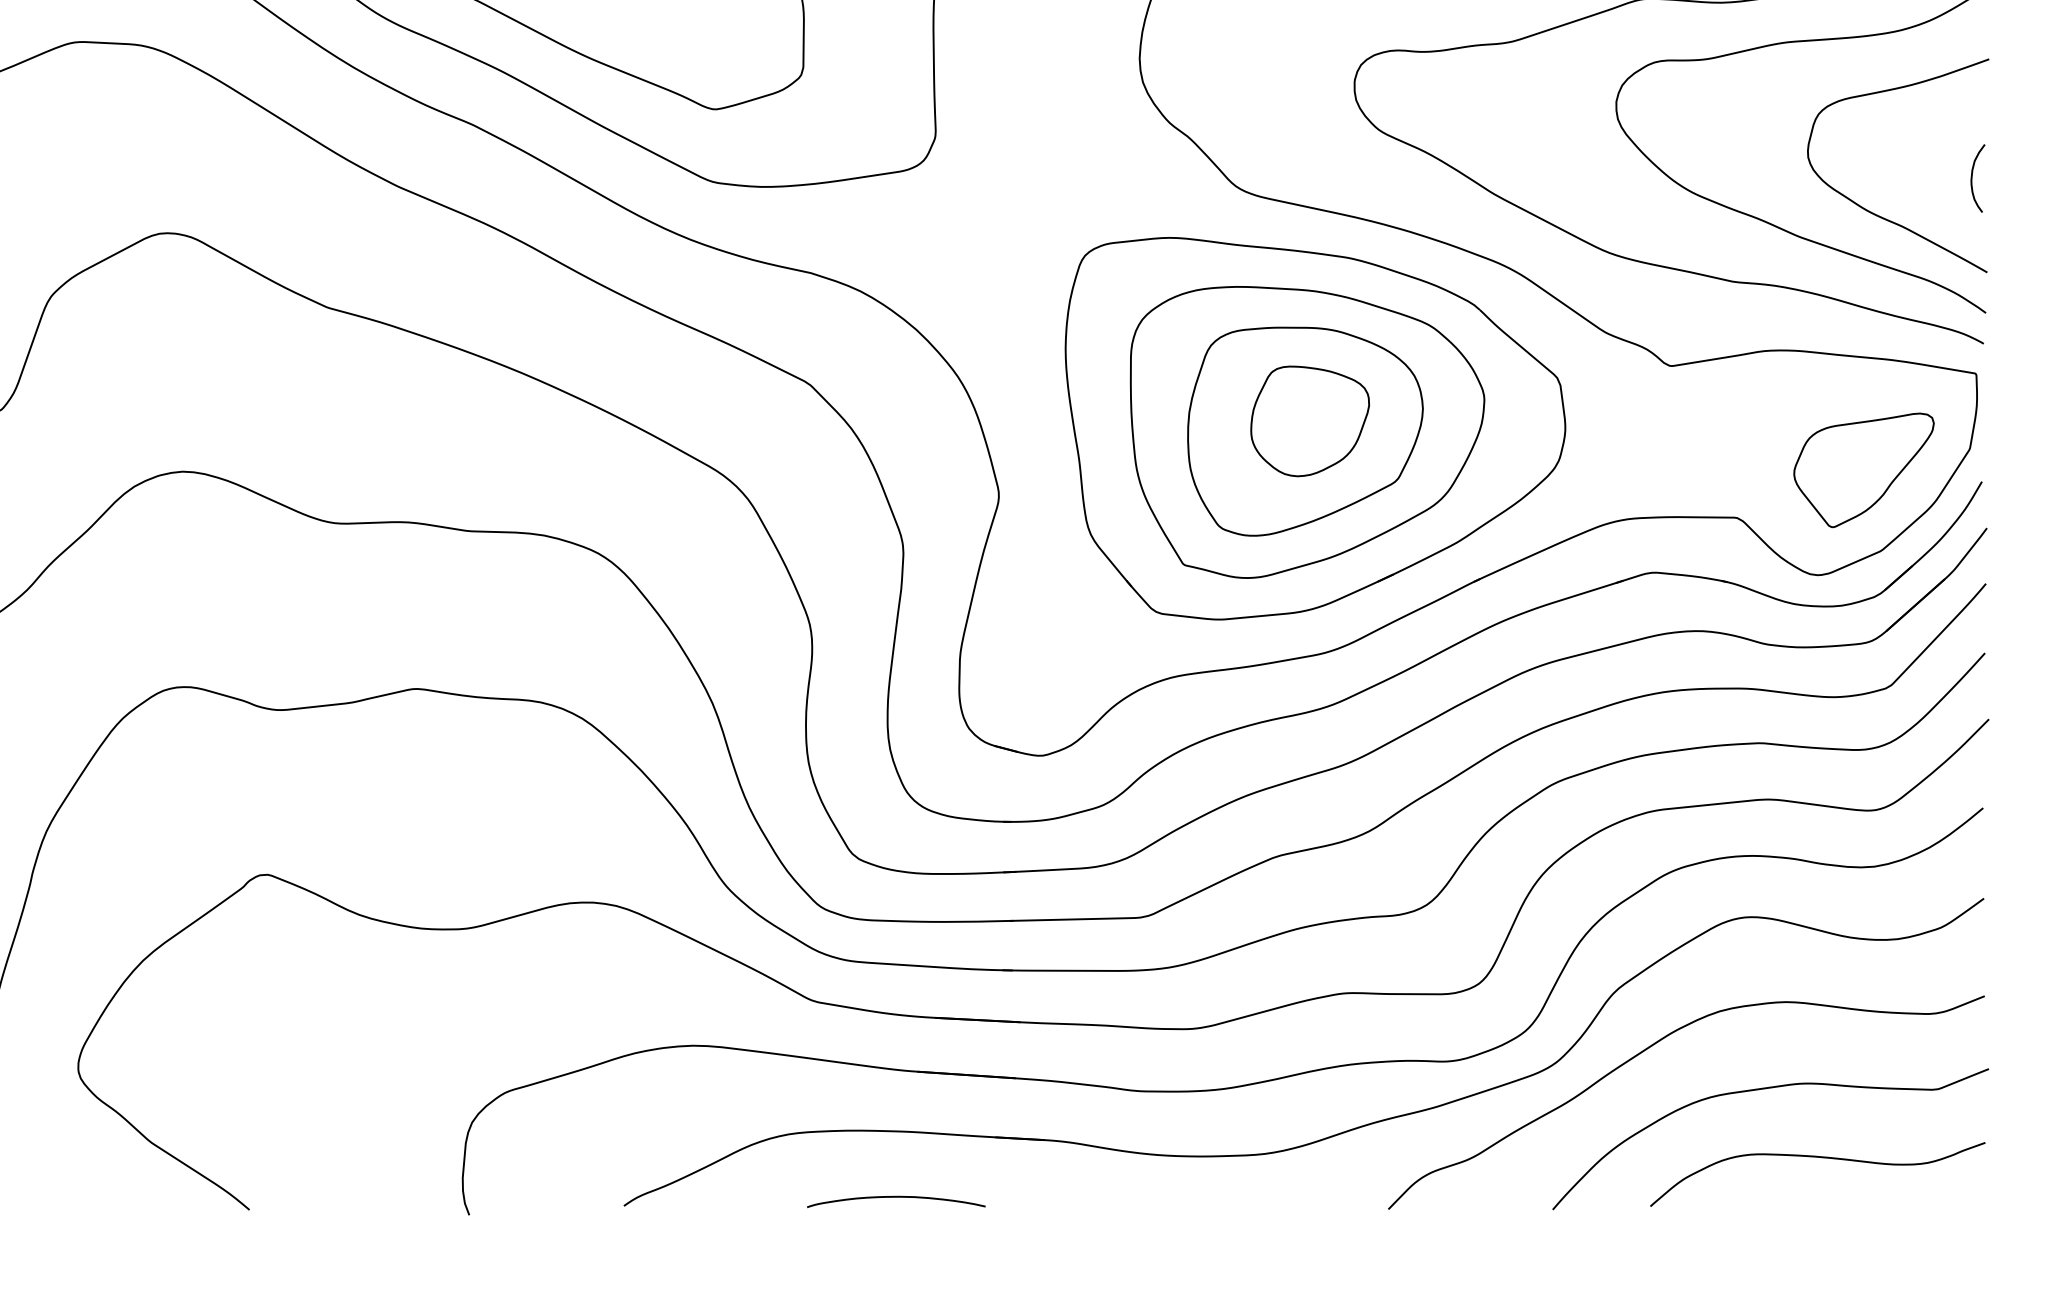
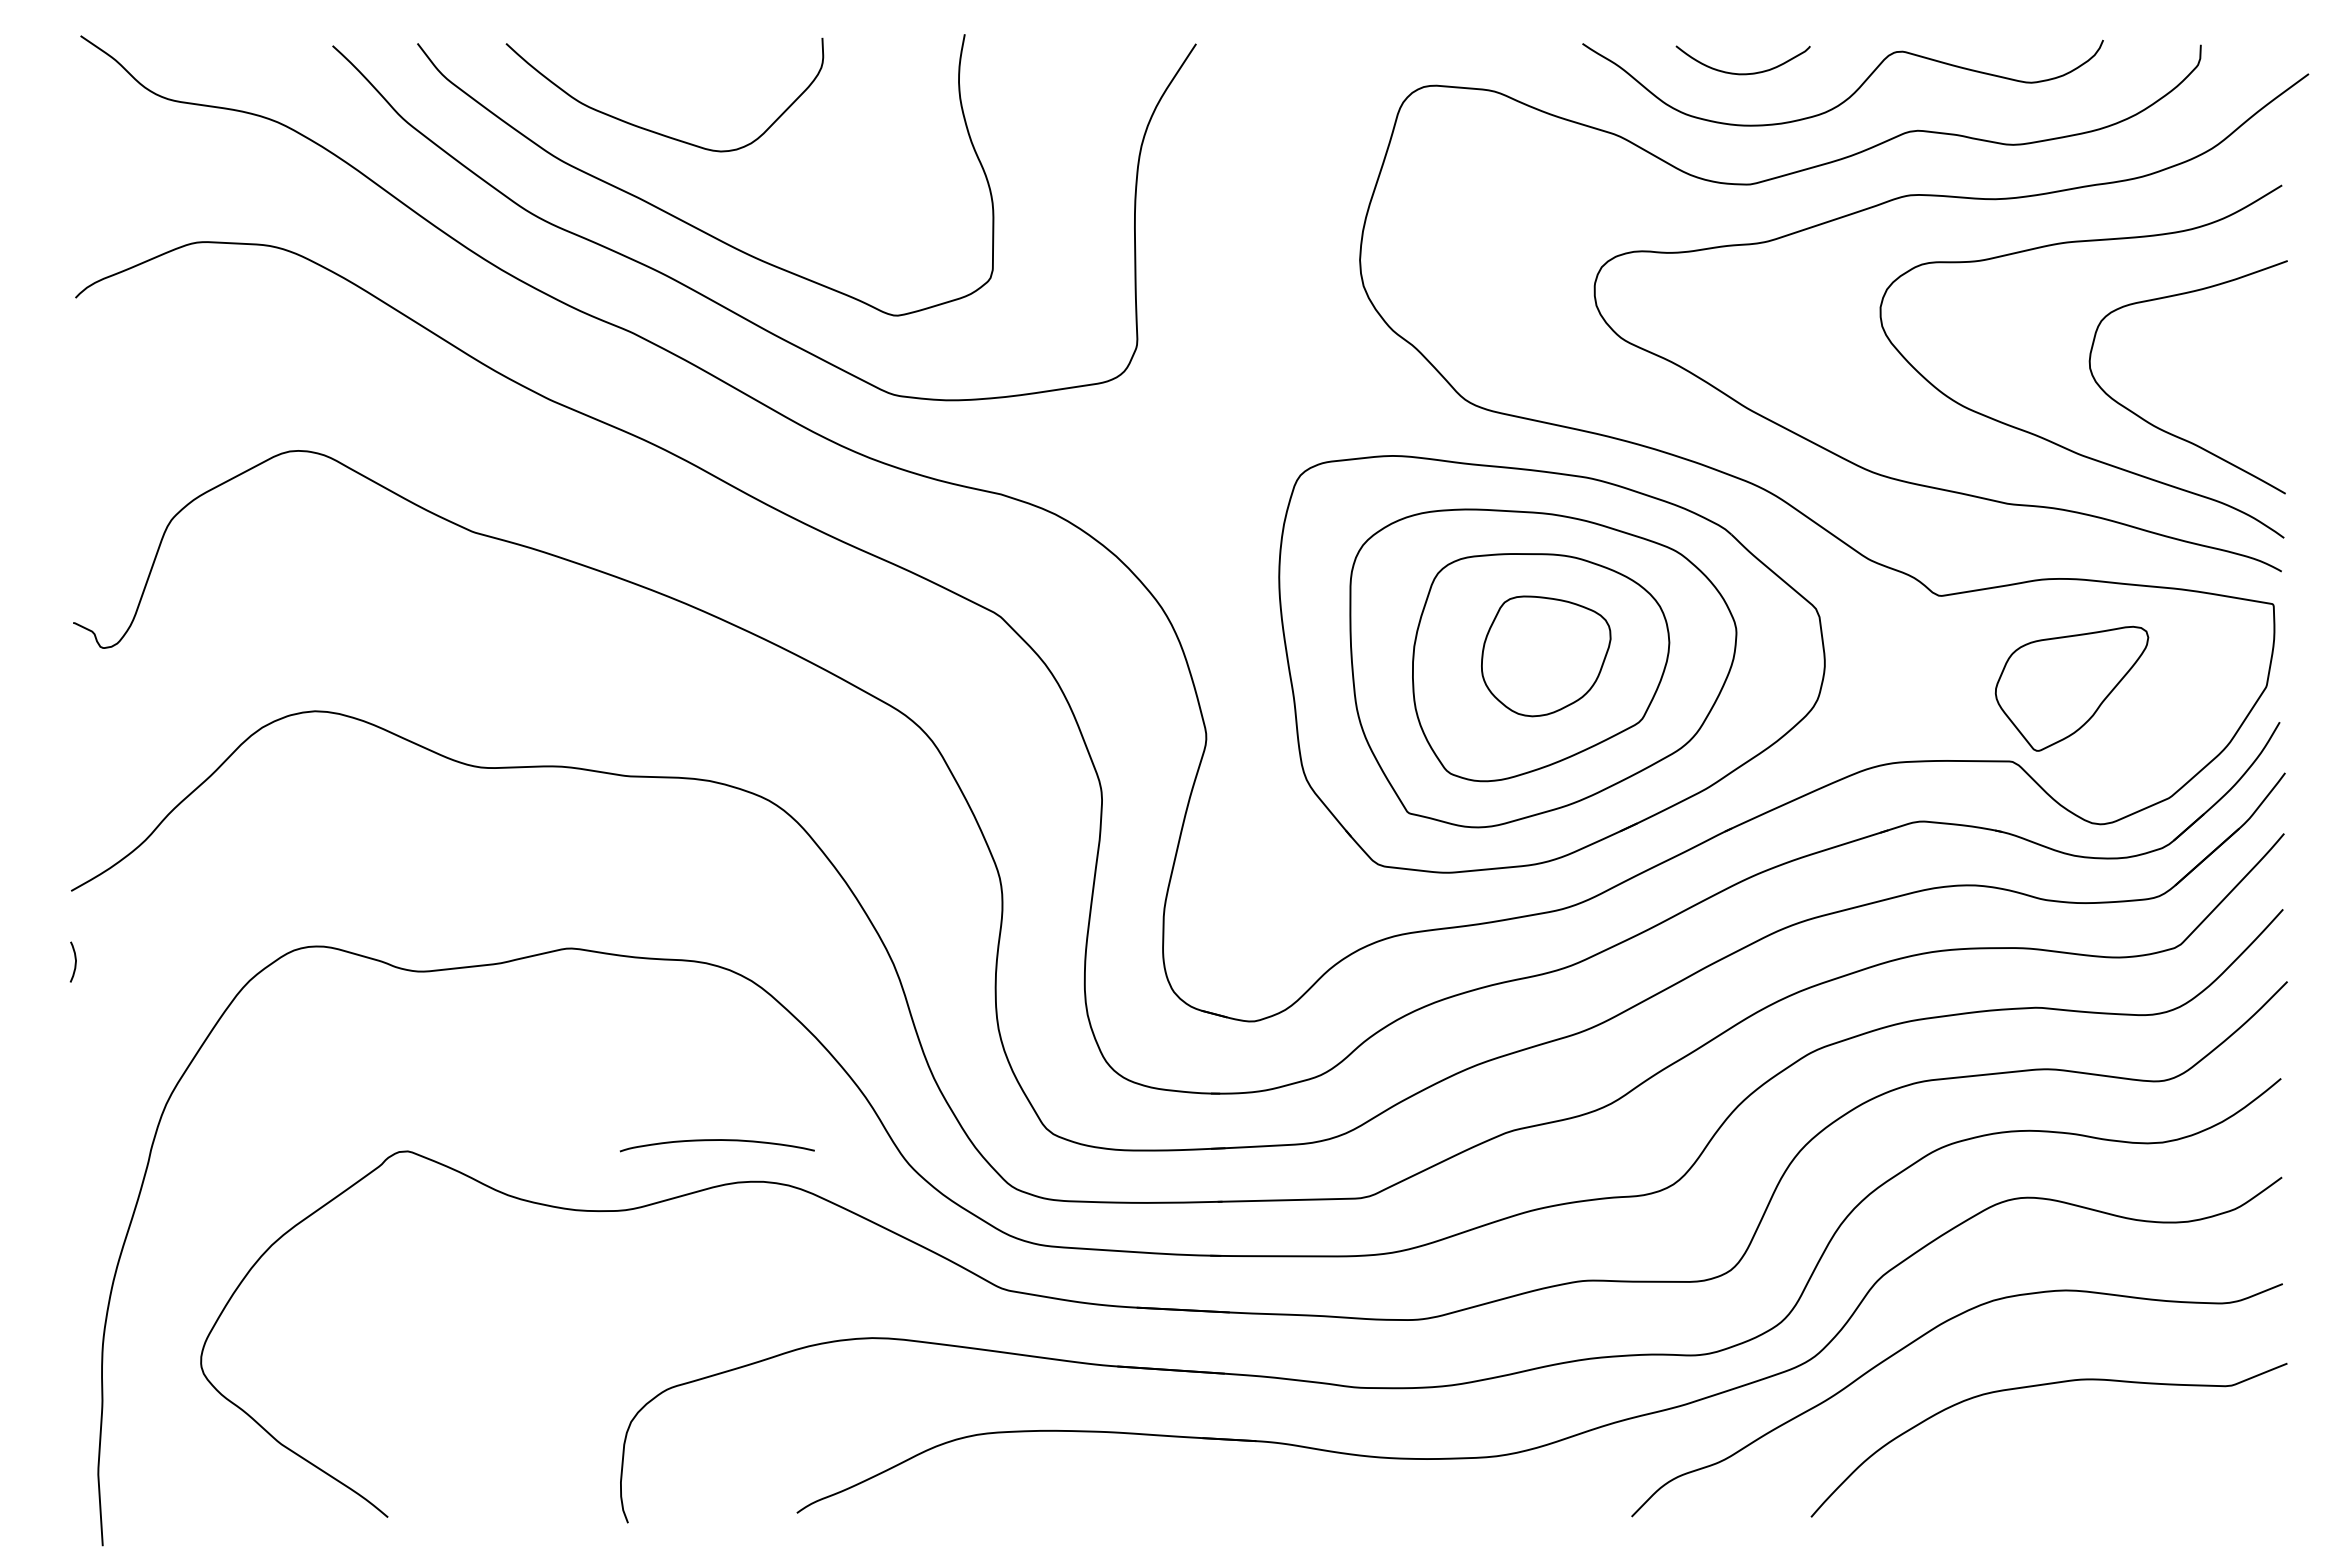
curve: (1972, 177) -> (2269, 390), removed
part: (1863, 470) -> (2071, 688), moved
curve: (1817, 1157) -> (2100, 1460), removed
curve: (895, 1197) -> (716, 1140), moved

